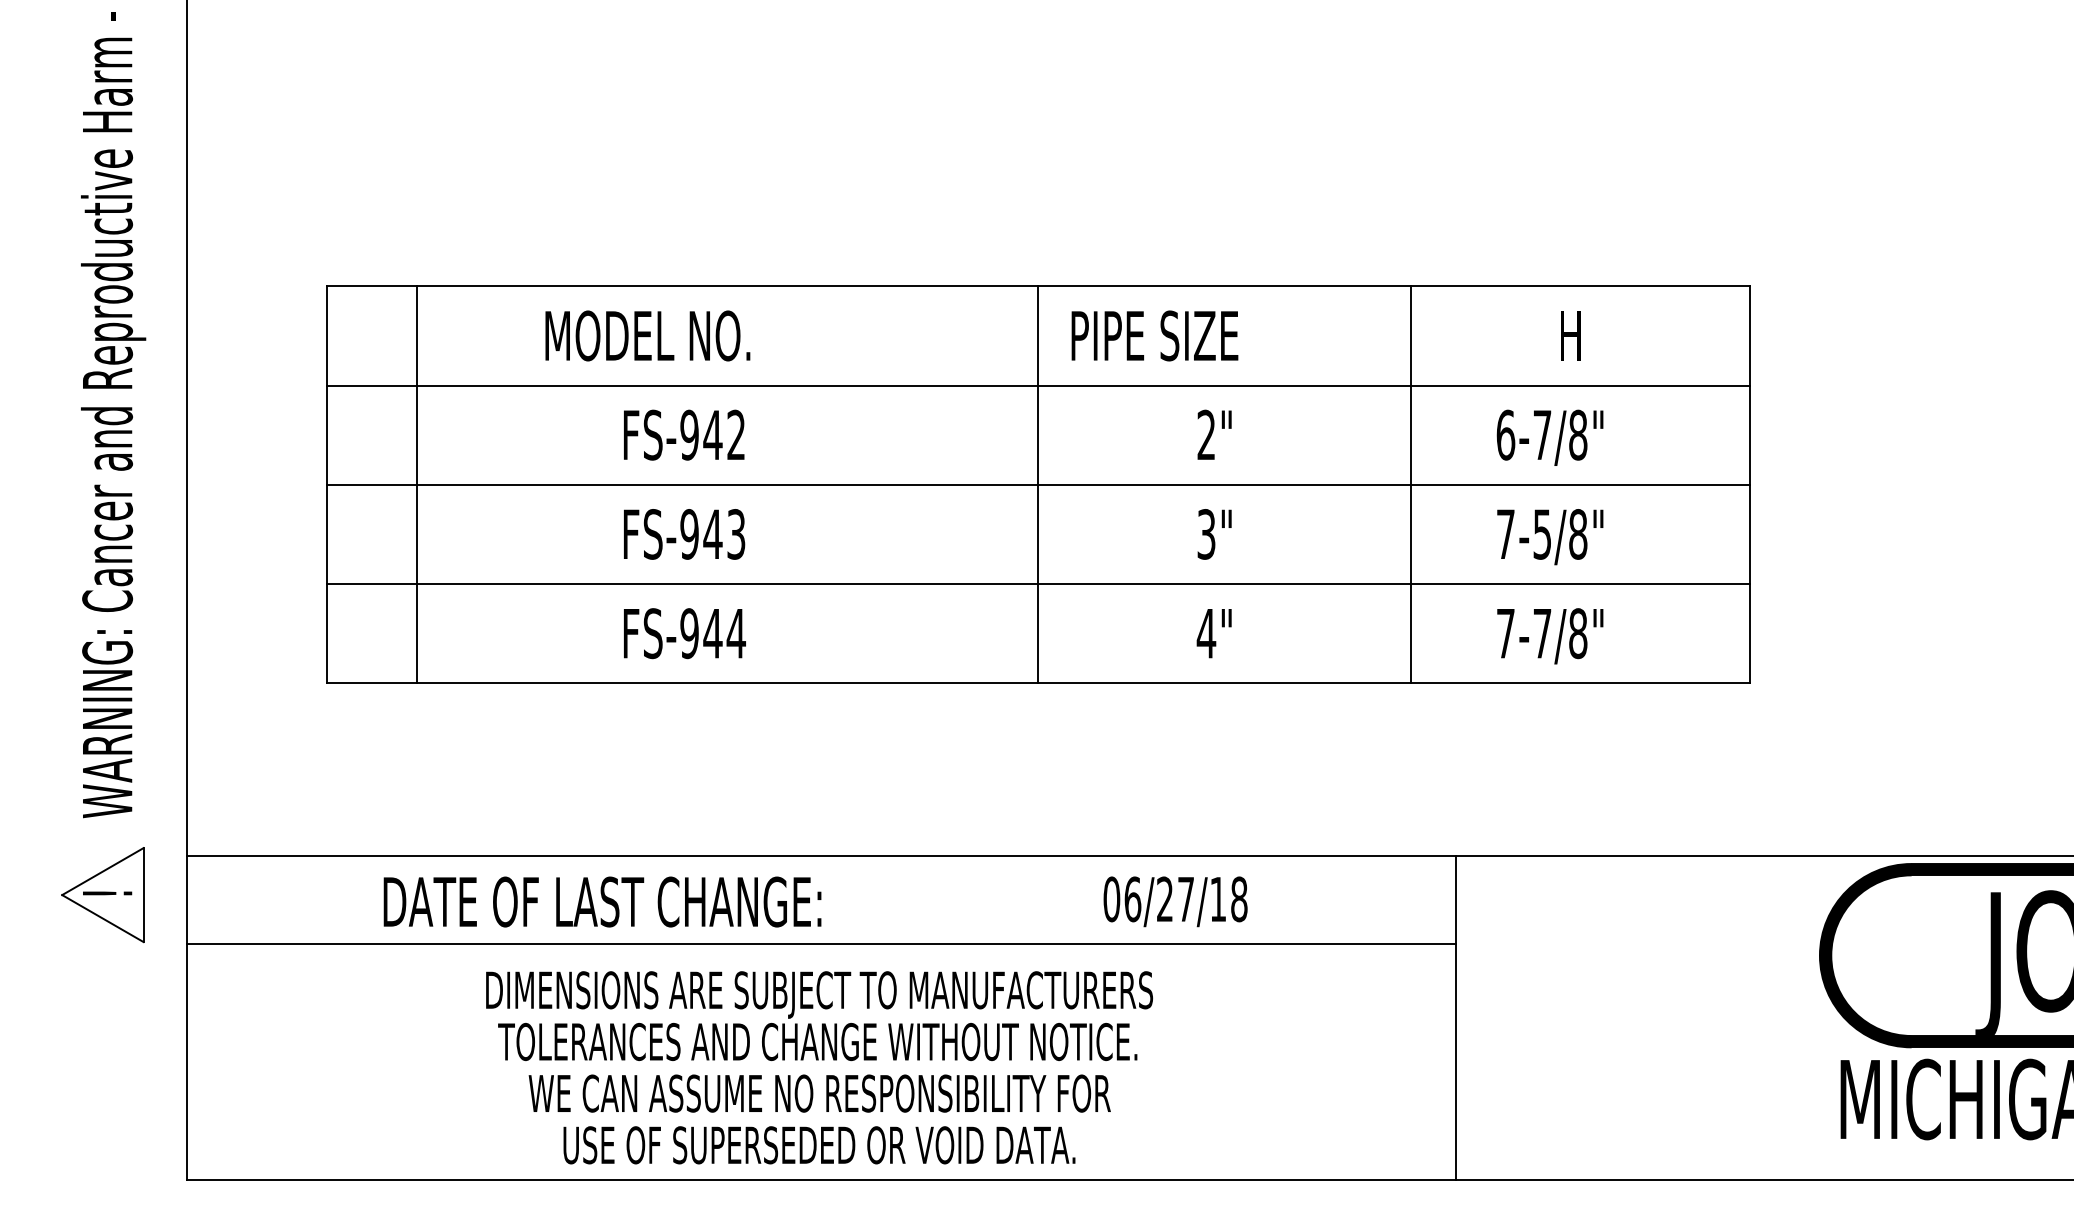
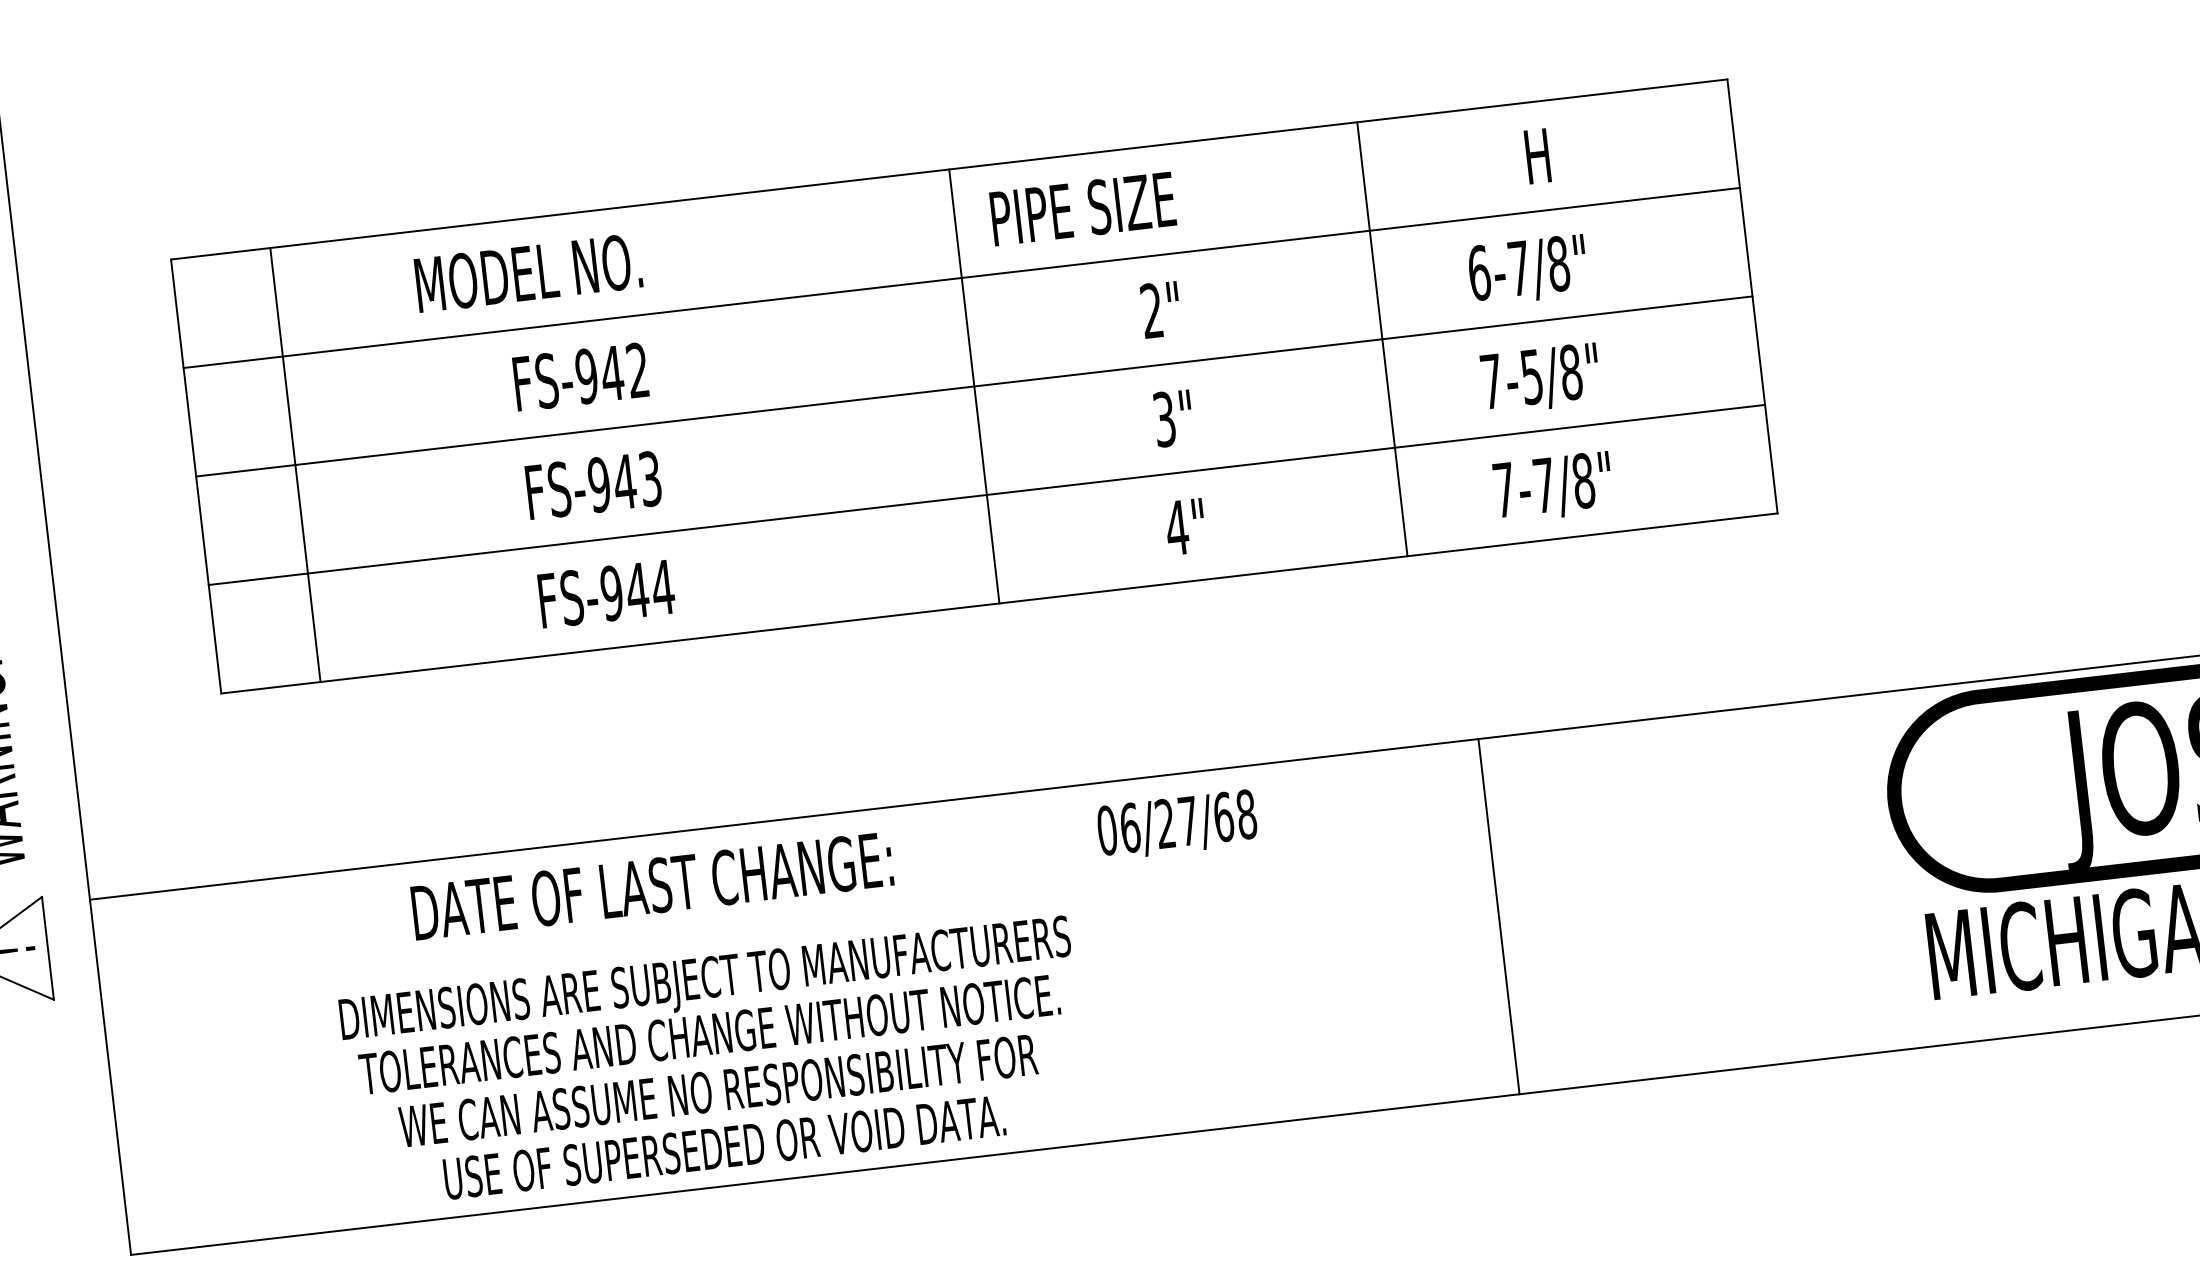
text: (1218, 899) -> (1223, 817), 06/27/18 -> 06/27/68
text: (602, 901) -> (652, 885), moved
line: (821, 944) -> (795, 916), removed
text: (819, 1067) -> (714, 1062), moved

